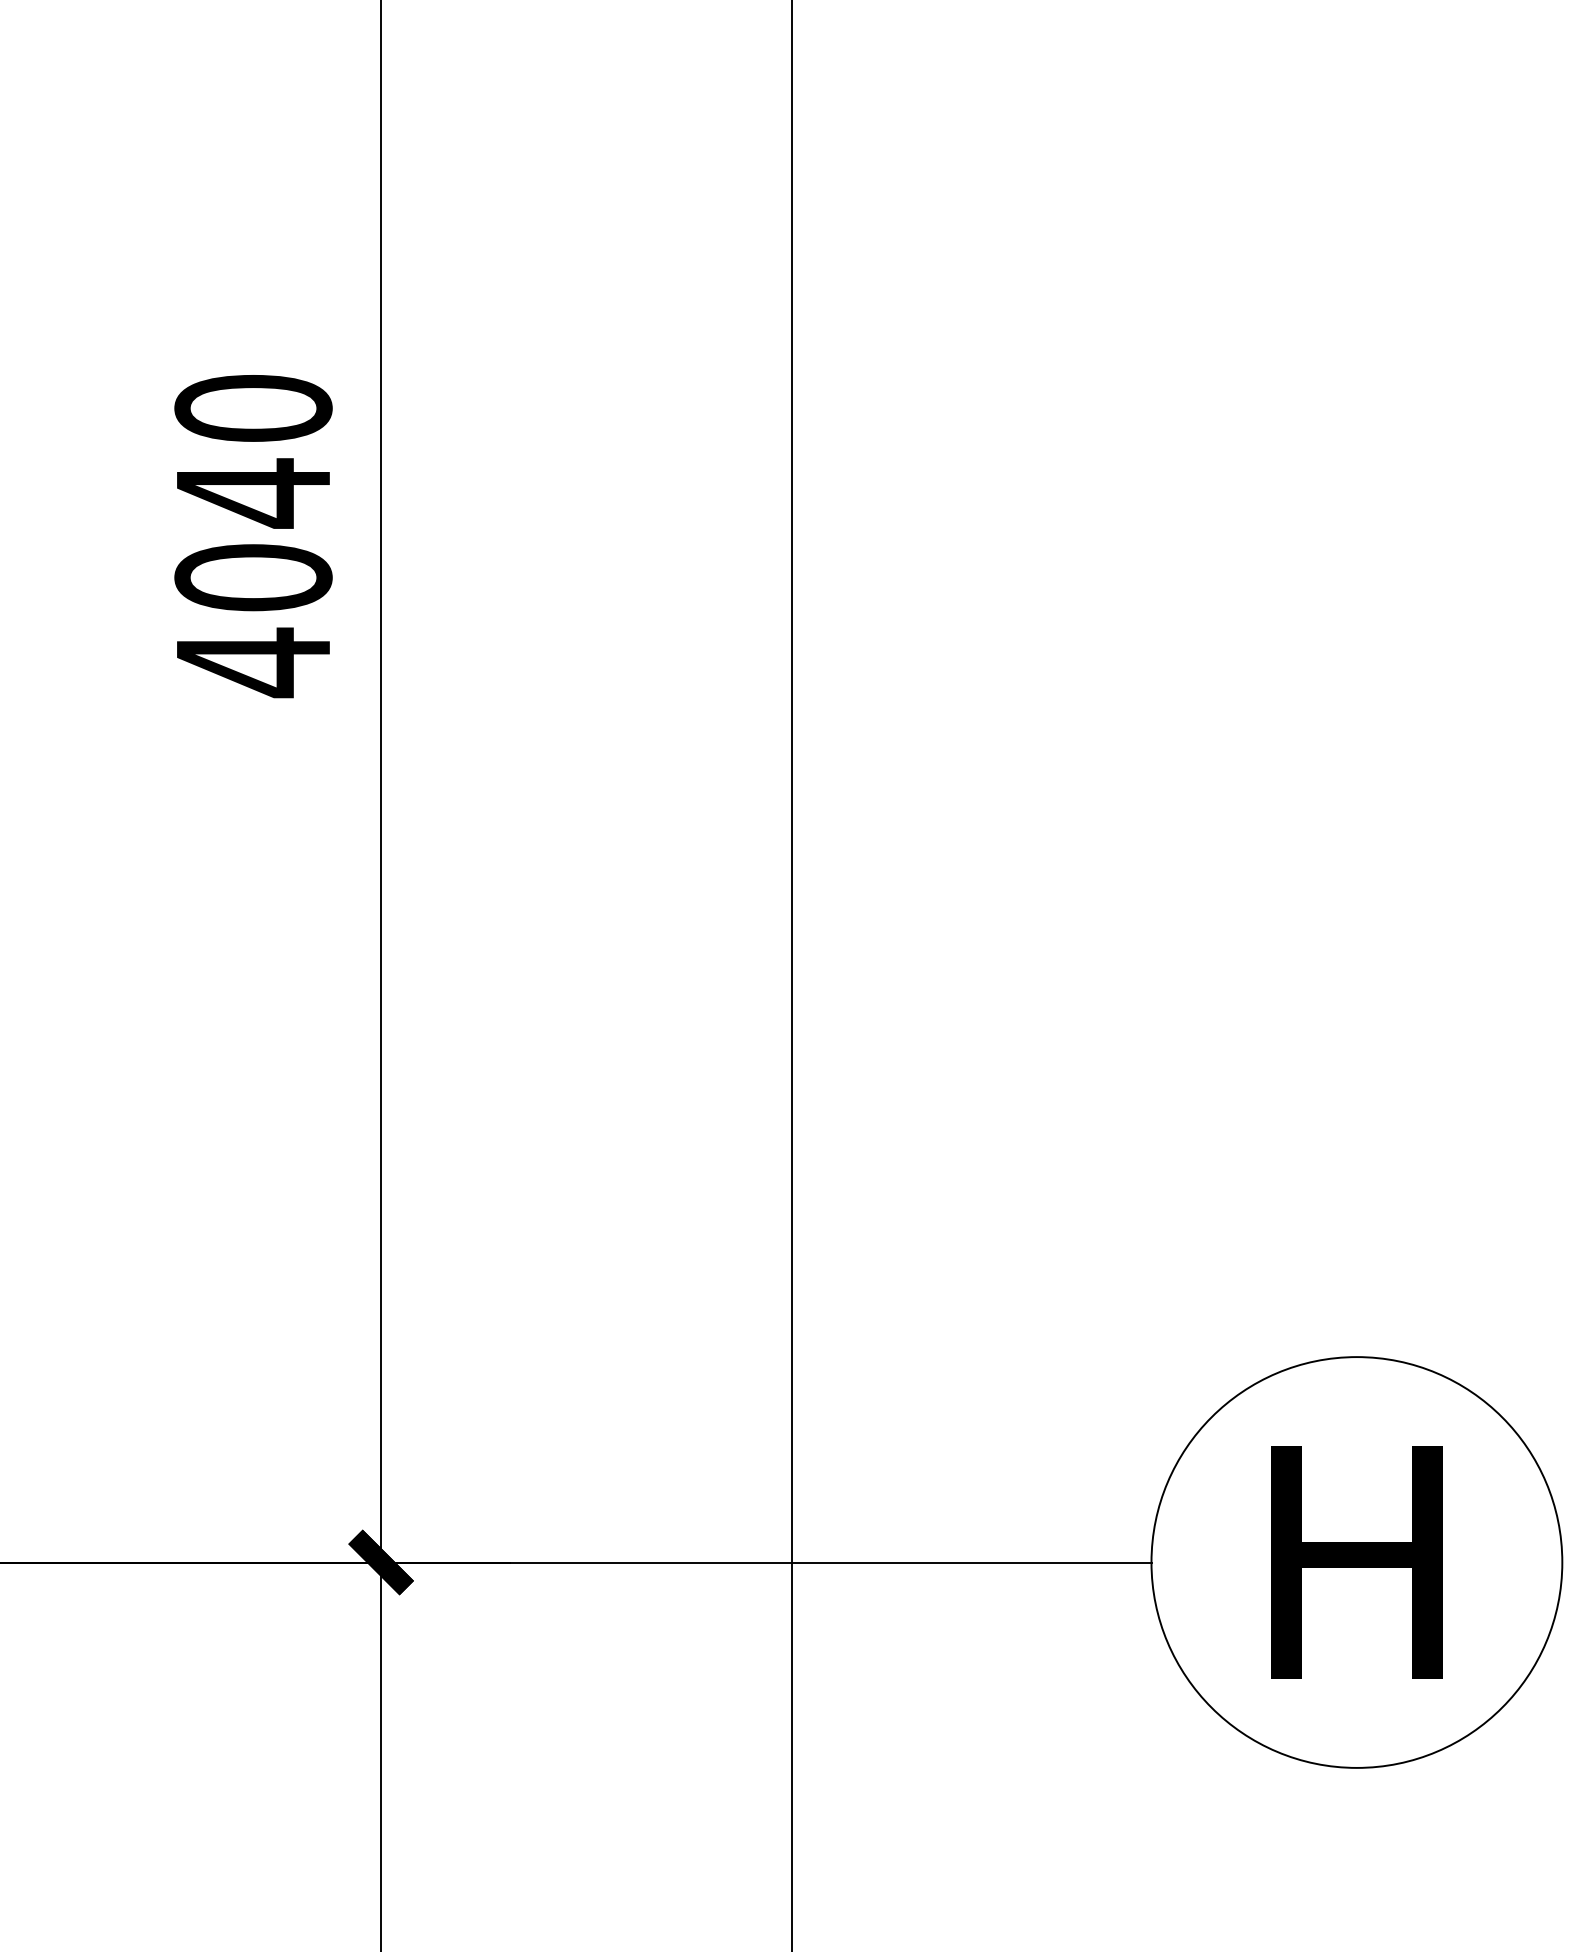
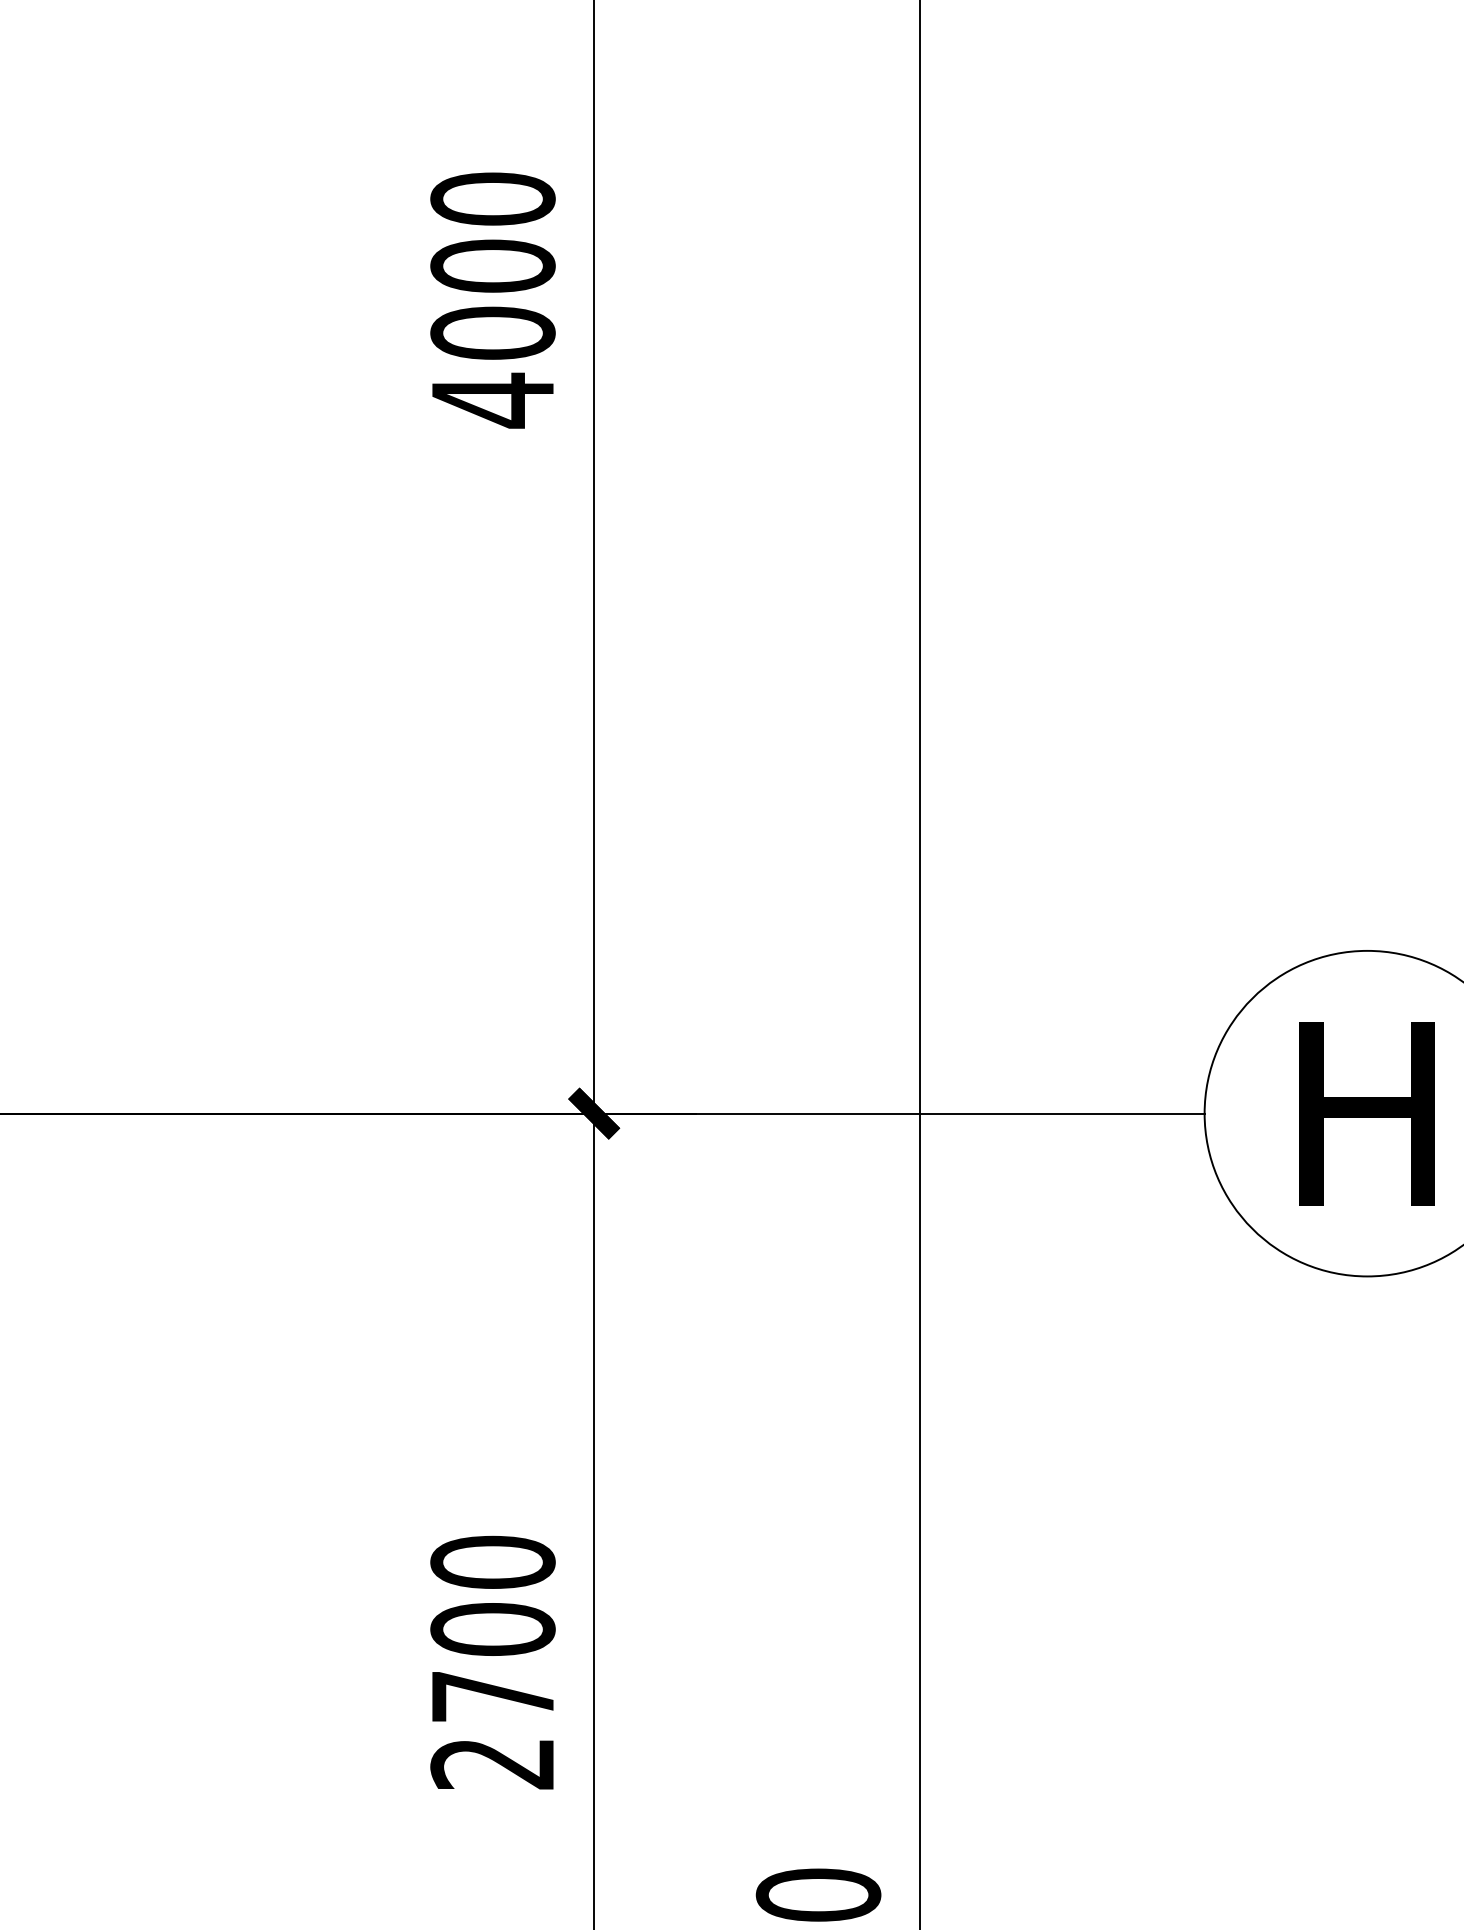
text: (252, 493) -> (492, 266), 4040 -> 4000

